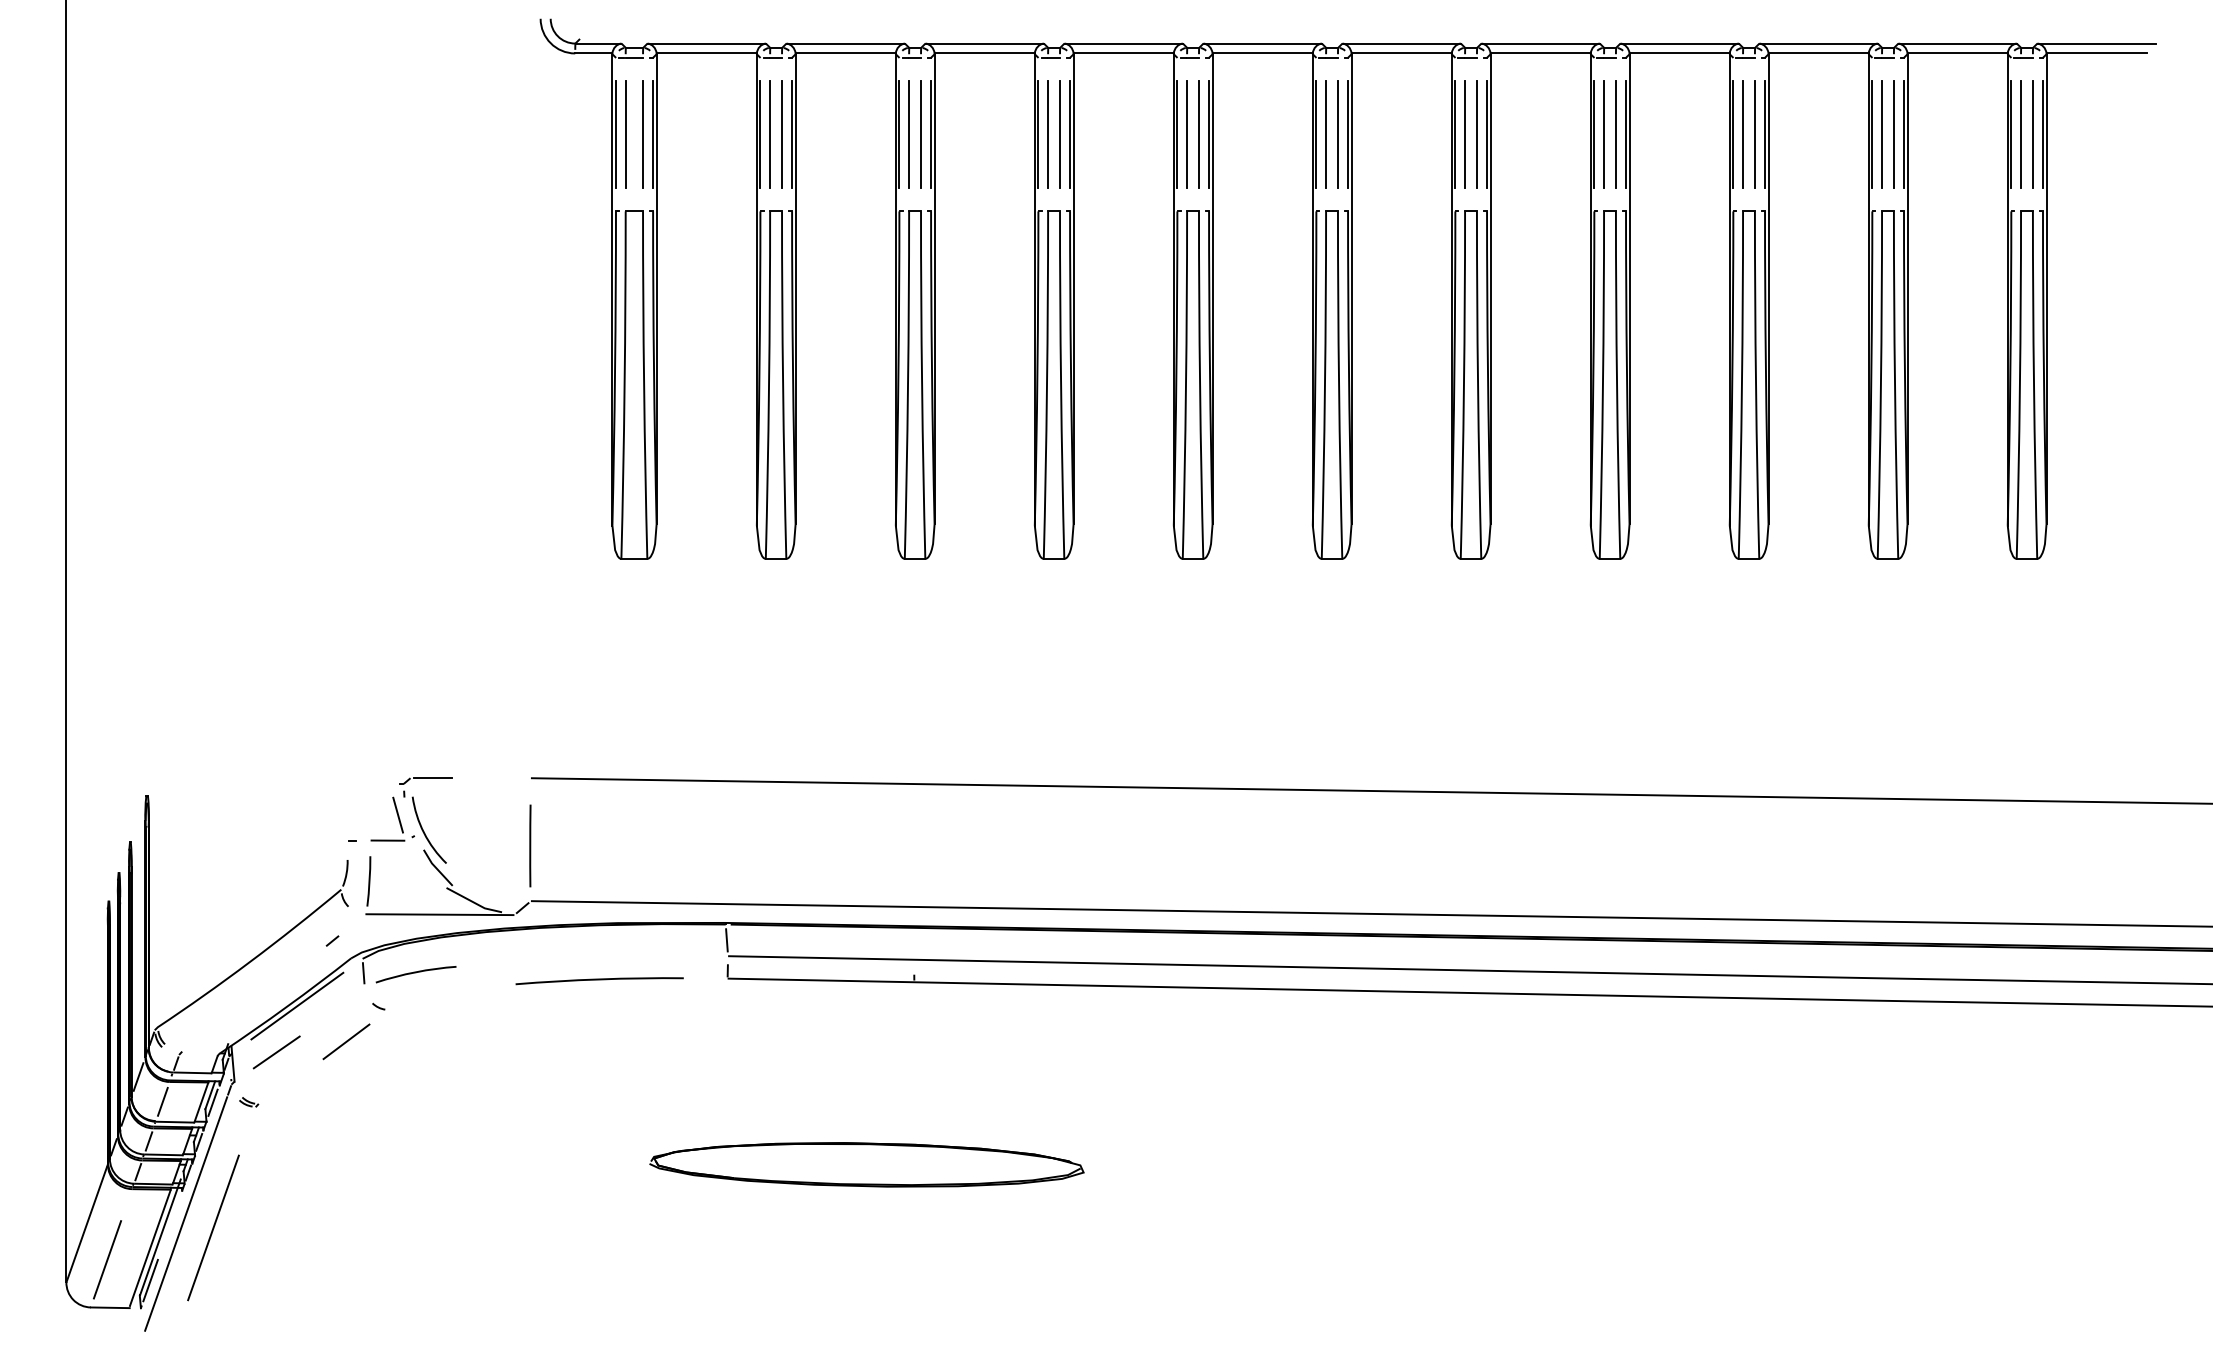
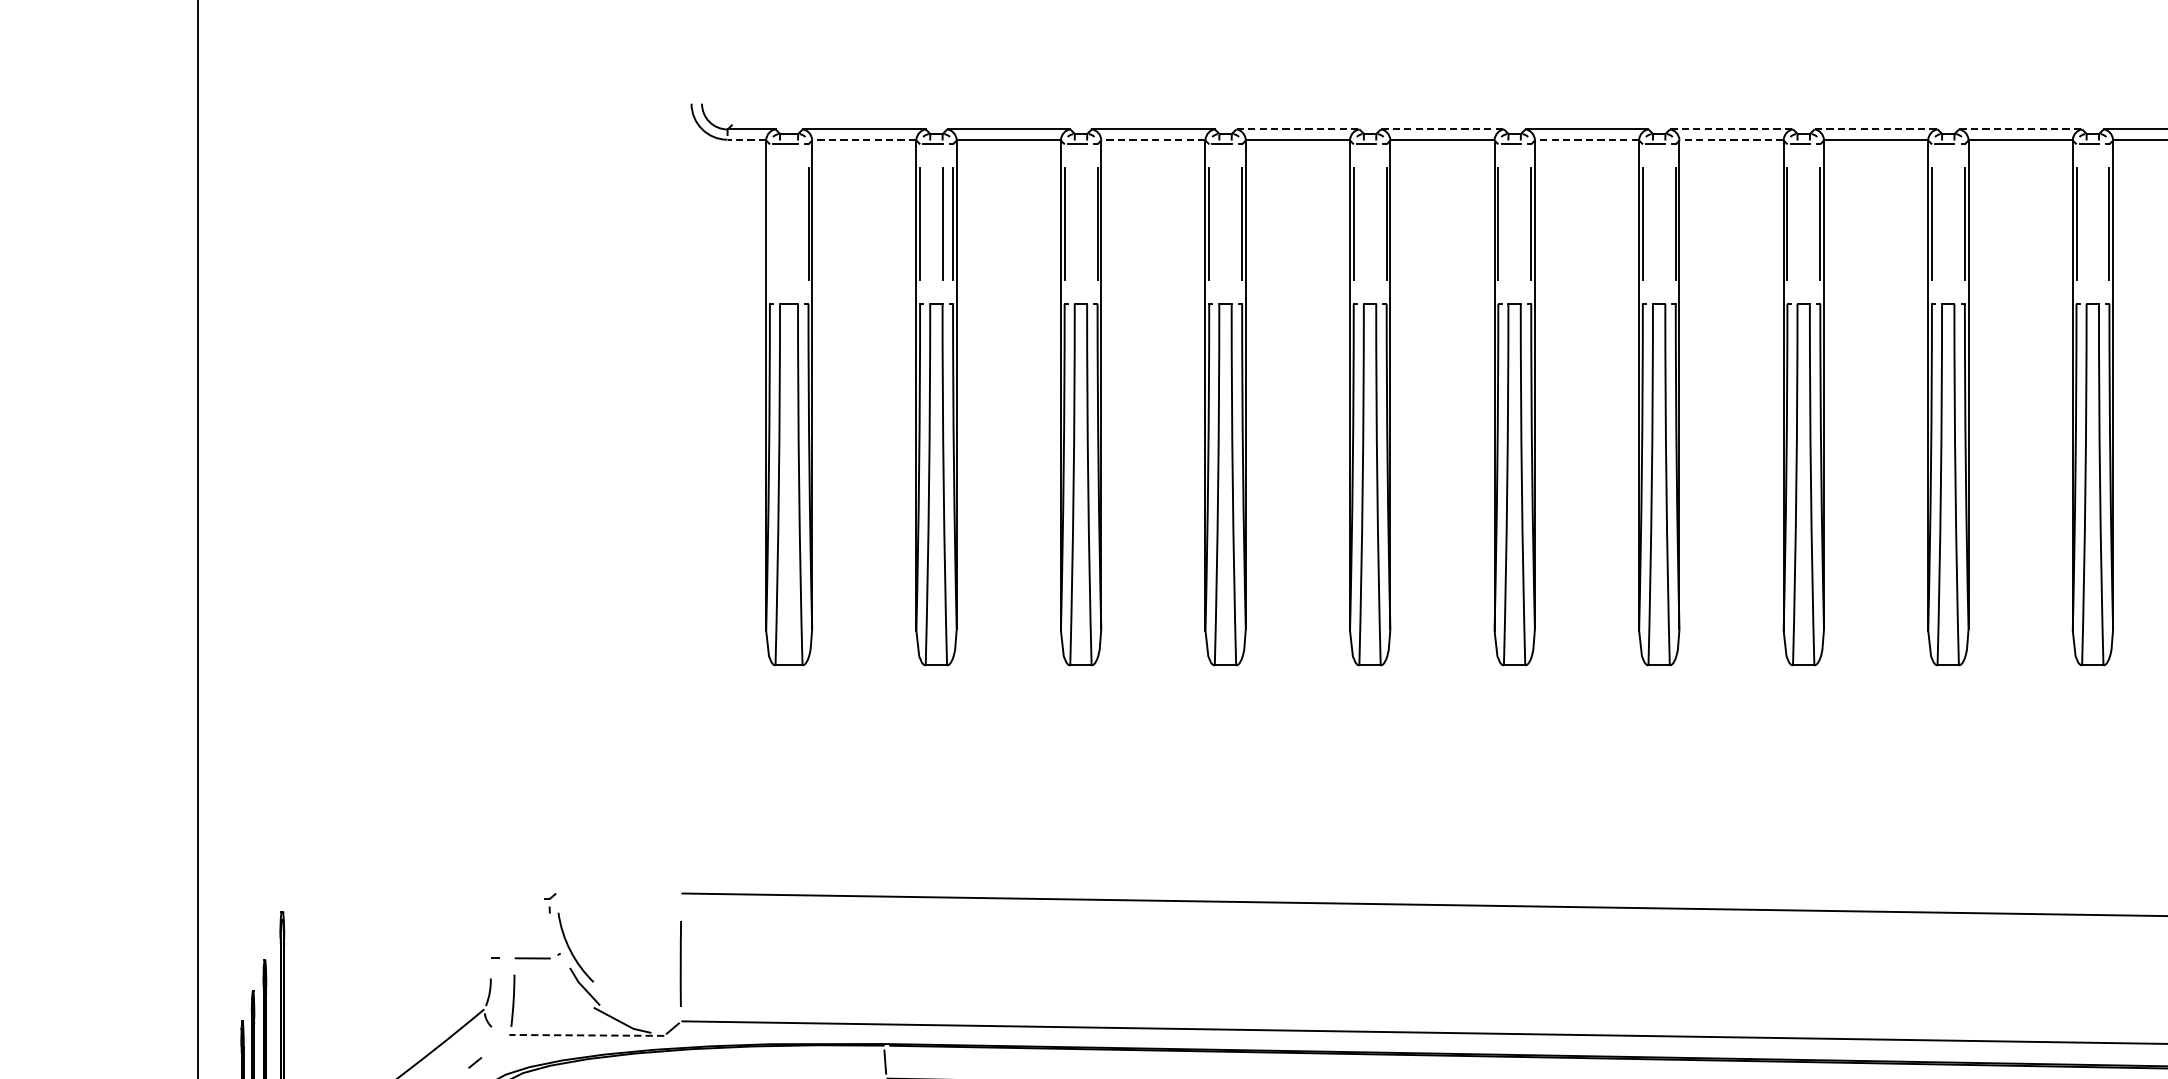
line: (1123, 43) -> (1297, 129), solid -> dashed
line: (1262, 43) -> (1442, 129), solid -> dashed
line: (1540, 43) -> (1731, 129), solid -> dashed
line: (1679, 43) -> (1875, 129), solid -> dashed
line: (1818, 43) -> (2020, 129), solid -> dashed
line: (593, 53) -> (746, 139), solid -> dashed
line: (706, 53) -> (864, 139), solid -> dashed
line: (984, 53) -> (1153, 139), solid -> dashed
line: (1401, 53) -> (1586, 139), solid -> dashed
line: (1540, 53) -> (1731, 139), solid -> dashed
line: (615, 134) -> (769, 224), removed
line: (625, 134) -> (779, 224), removed
line: (643, 134) -> (798, 224), removed
line: (770, 134) -> (930, 224), removed
line: (909, 134) -> (1075, 224), removed
line: (921, 134) -> (1087, 224), removed
line: (1048, 134) -> (1219, 224), removed
line: (1060, 134) -> (1232, 224), removed
line: (1186, 134) -> (1363, 224), removed
line: (1198, 134) -> (1375, 224), removed
line: (1326, 134) -> (1508, 224), removed
line: (1337, 134) -> (1520, 224), removed
line: (1465, 134) -> (1653, 224), removed
line: (1476, 134) -> (1664, 224), removed
line: (1604, 134) -> (1797, 224), removed
line: (1615, 134) -> (1809, 224), removed
line: (1743, 134) -> (1942, 224), removed
line: (1754, 134) -> (1953, 224), removed
line: (1882, 134) -> (2087, 224), removed
line: (1893, 134) -> (2098, 224), removed
line: (432, 778) -> (579, 893), removed
line: (397, 814) -> (542, 931), removed
line: (438, 914) -> (585, 1035), solid -> dashed

